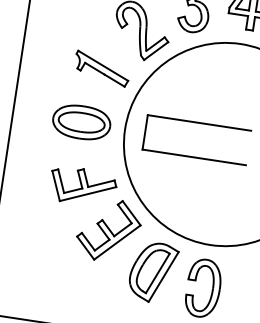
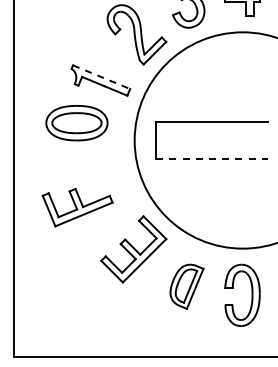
line: (103, 66) -> (101, 77), solid -> dashed
part: (81, 122) -> (76, 123), moved
line: (193, 157) -> (211, 159), solid -> dashed
part: (82, 186) -> (77, 207), moved
part: (152, 272) -> (186, 286), size x0.7

